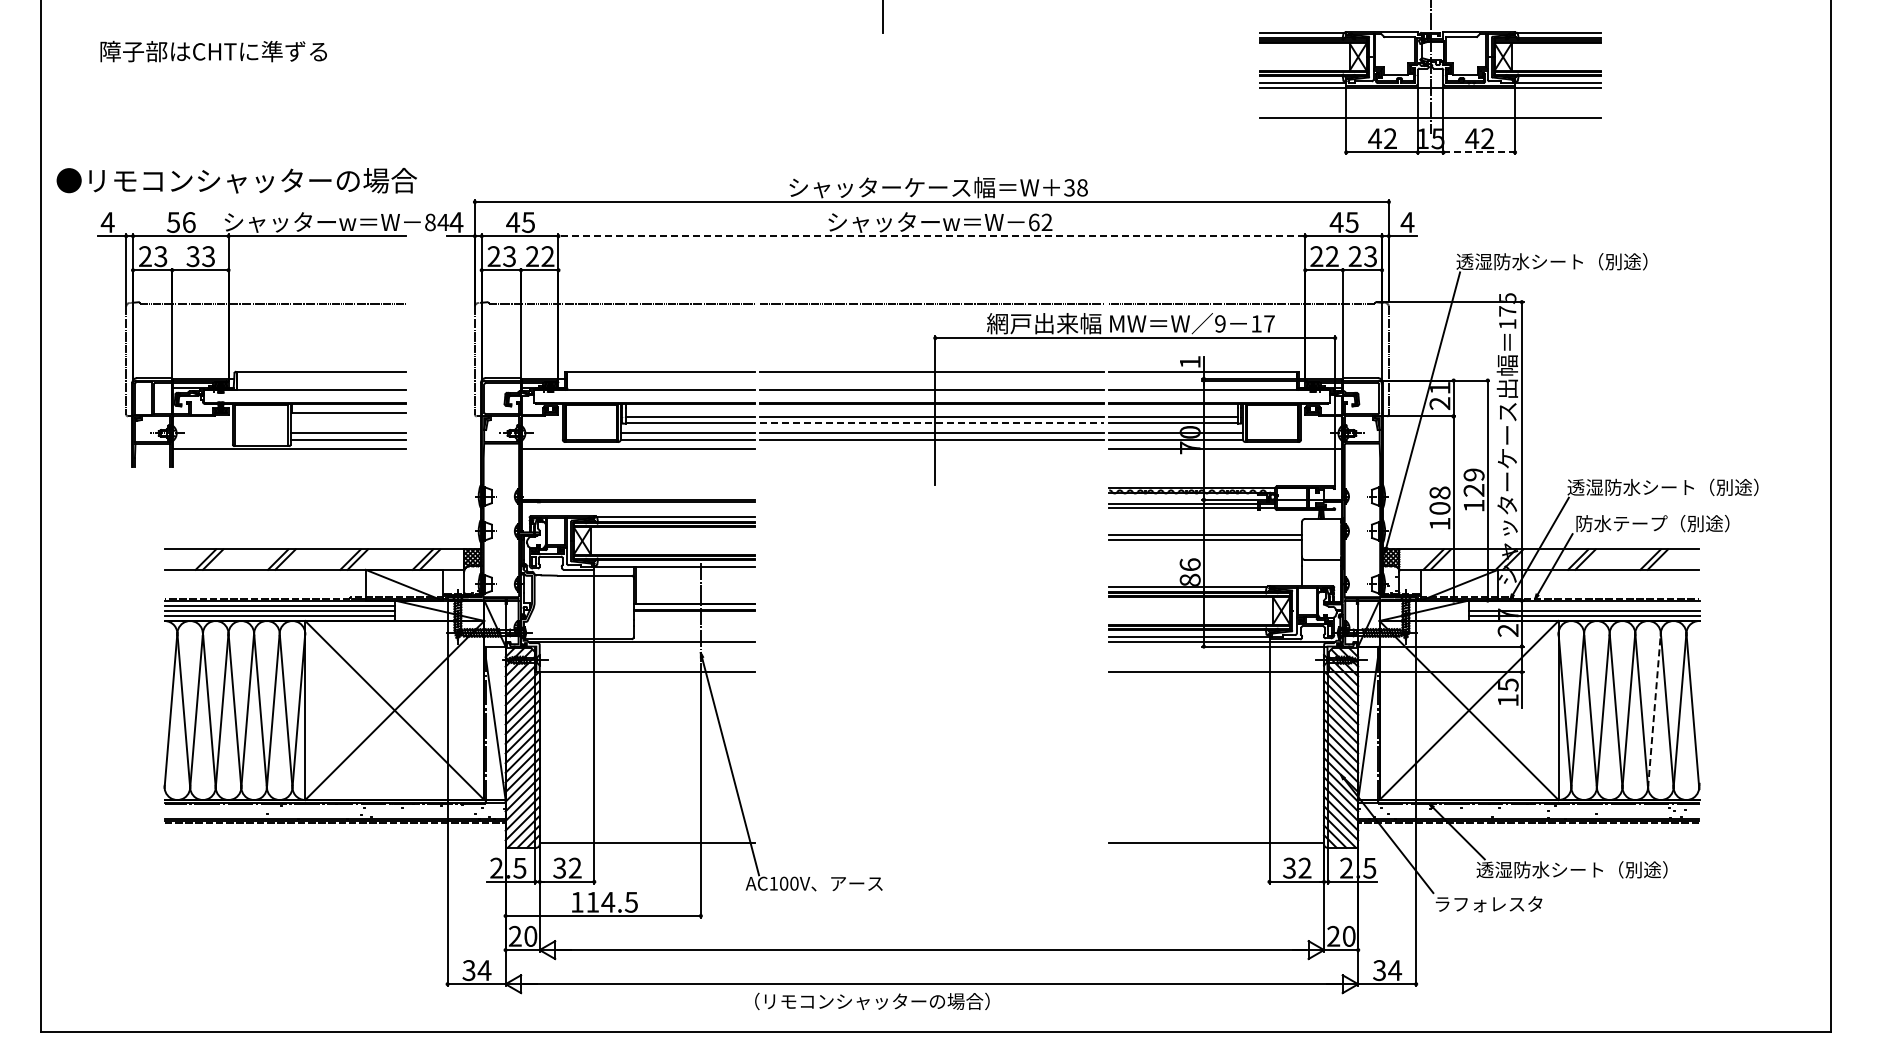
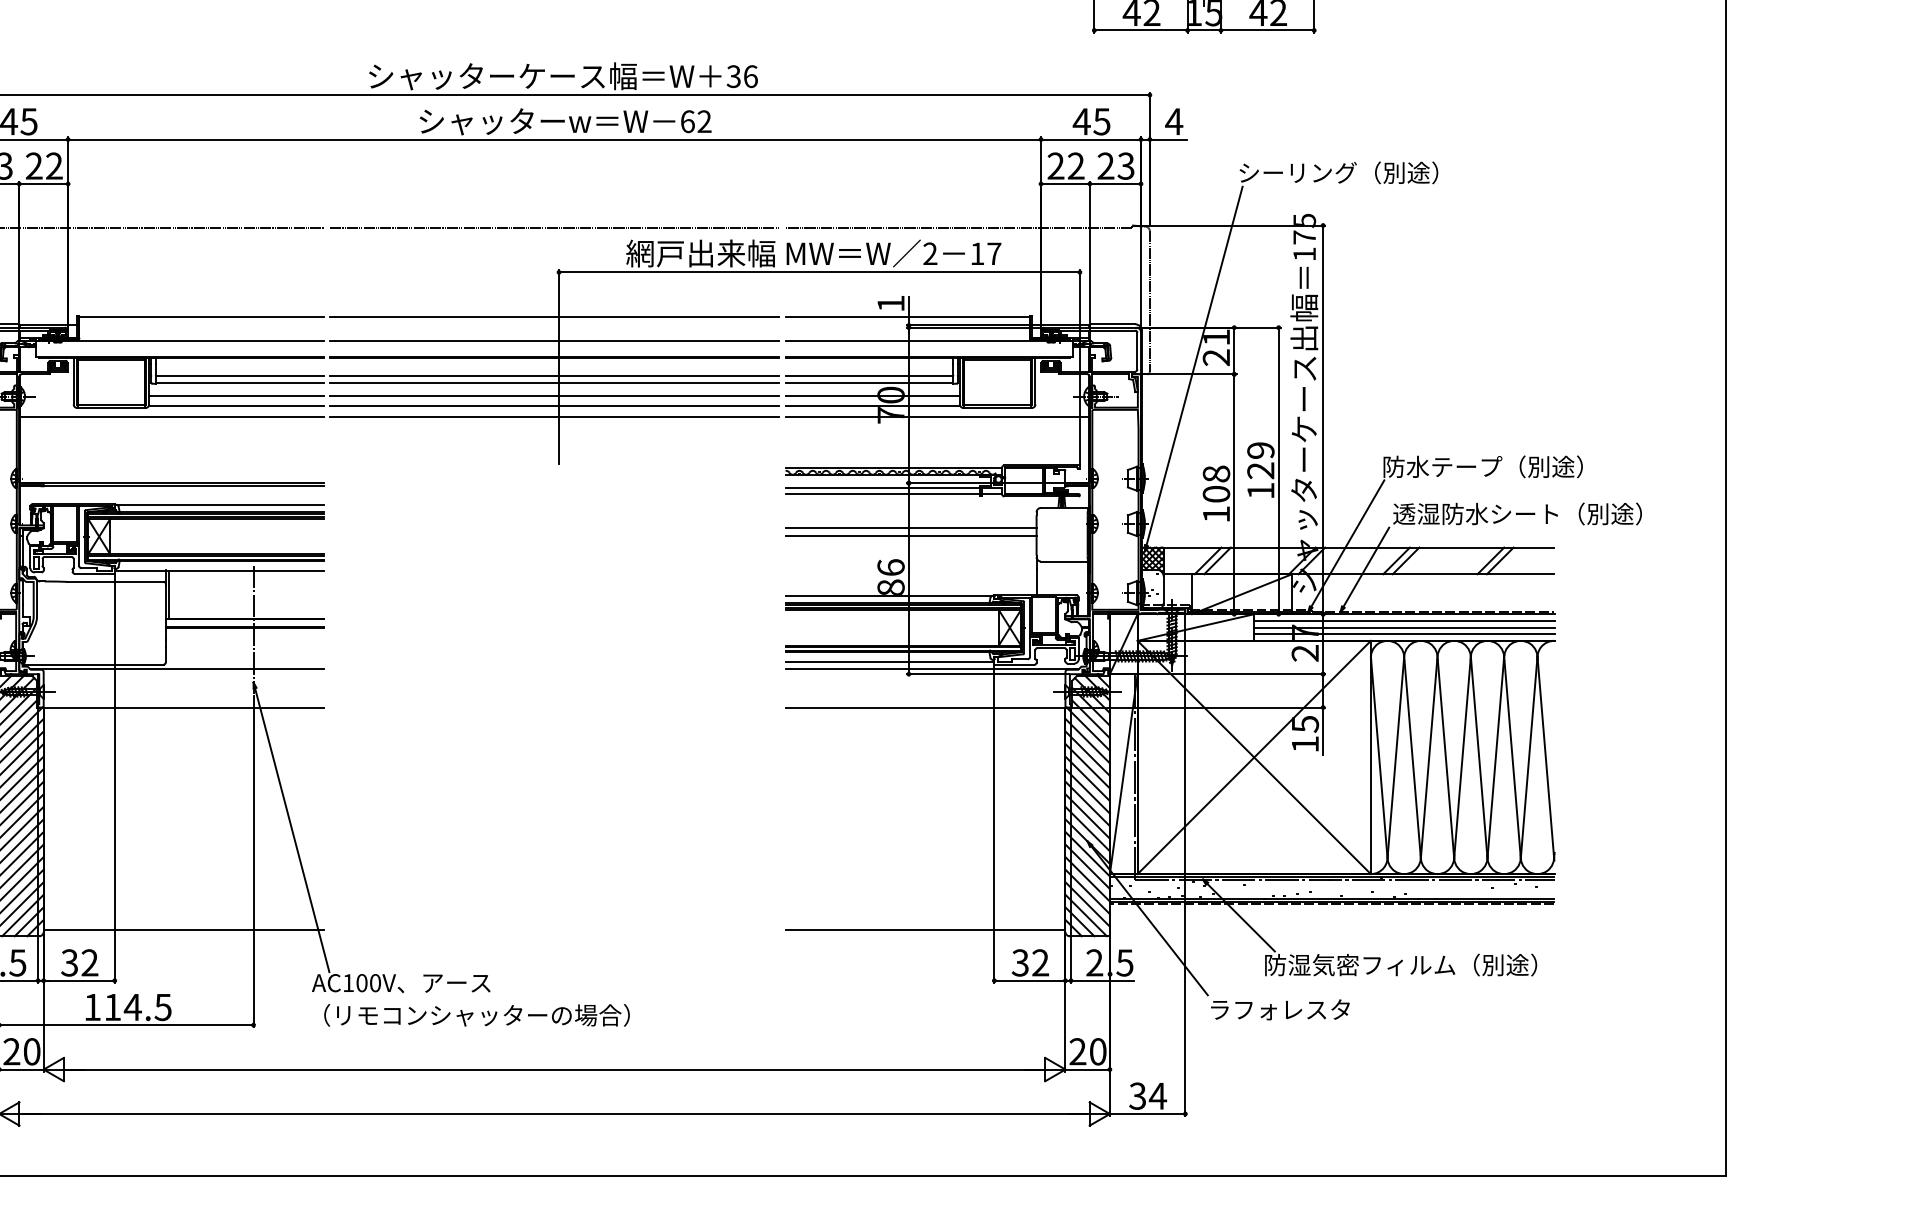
line: (1479, 152) -> (1267, 30), dashed -> solid
text: (1082, 187) -> (750, 76), 38 -> 36
line: (931, 236) -> (554, 139), dashed -> solid
text: (1551, 261) -> (1361, 172), 透湿防水シート（別途） -> シーリング（別途）
text: (1220, 323) -> (930, 253), 9 -> 2
line: (932, 423) -> (555, 383), dashed -> solid
line: (931, 448) -> (554, 416), added
text: (1662, 487) -> (1506, 466), 透湿防水シート（別途） -> 防水テープ（別途）
text: (1670, 523) -> (1516, 513), 防水テープ（別途） -> 透湿防水シート（別途）
line: (1584, 605) -> (1404, 620), added
line: (1654, 709) -> (1495, 756), dashed -> solid
text: (1581, 869) -> (1400, 964), 透湿防水シート（別途） -> 防湿気密フィルム（別途）
text: (872, 1000) -> (477, 1014), moved

